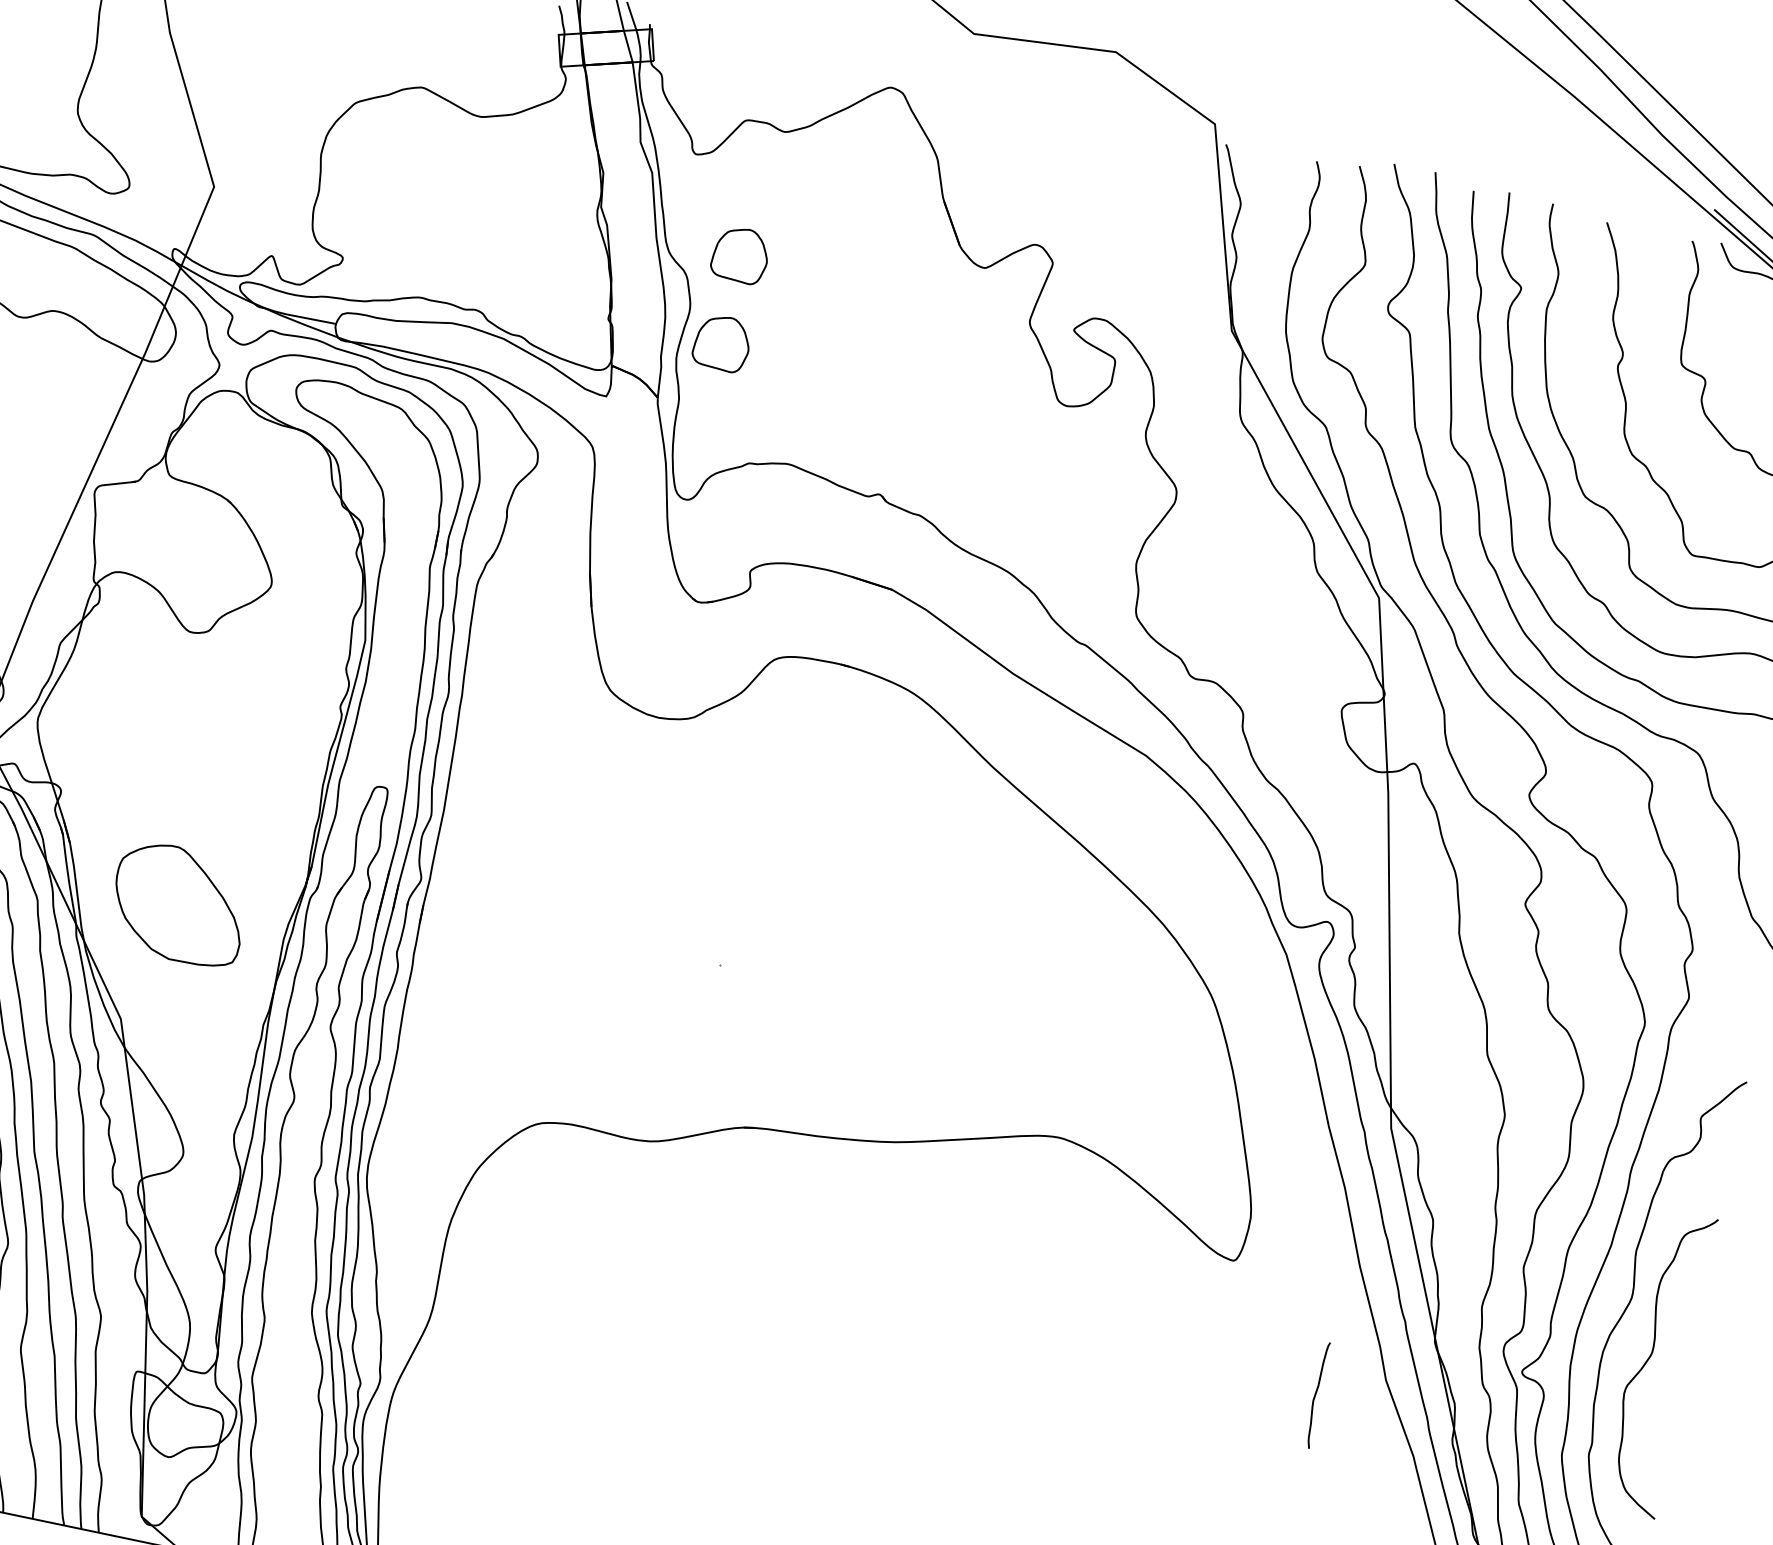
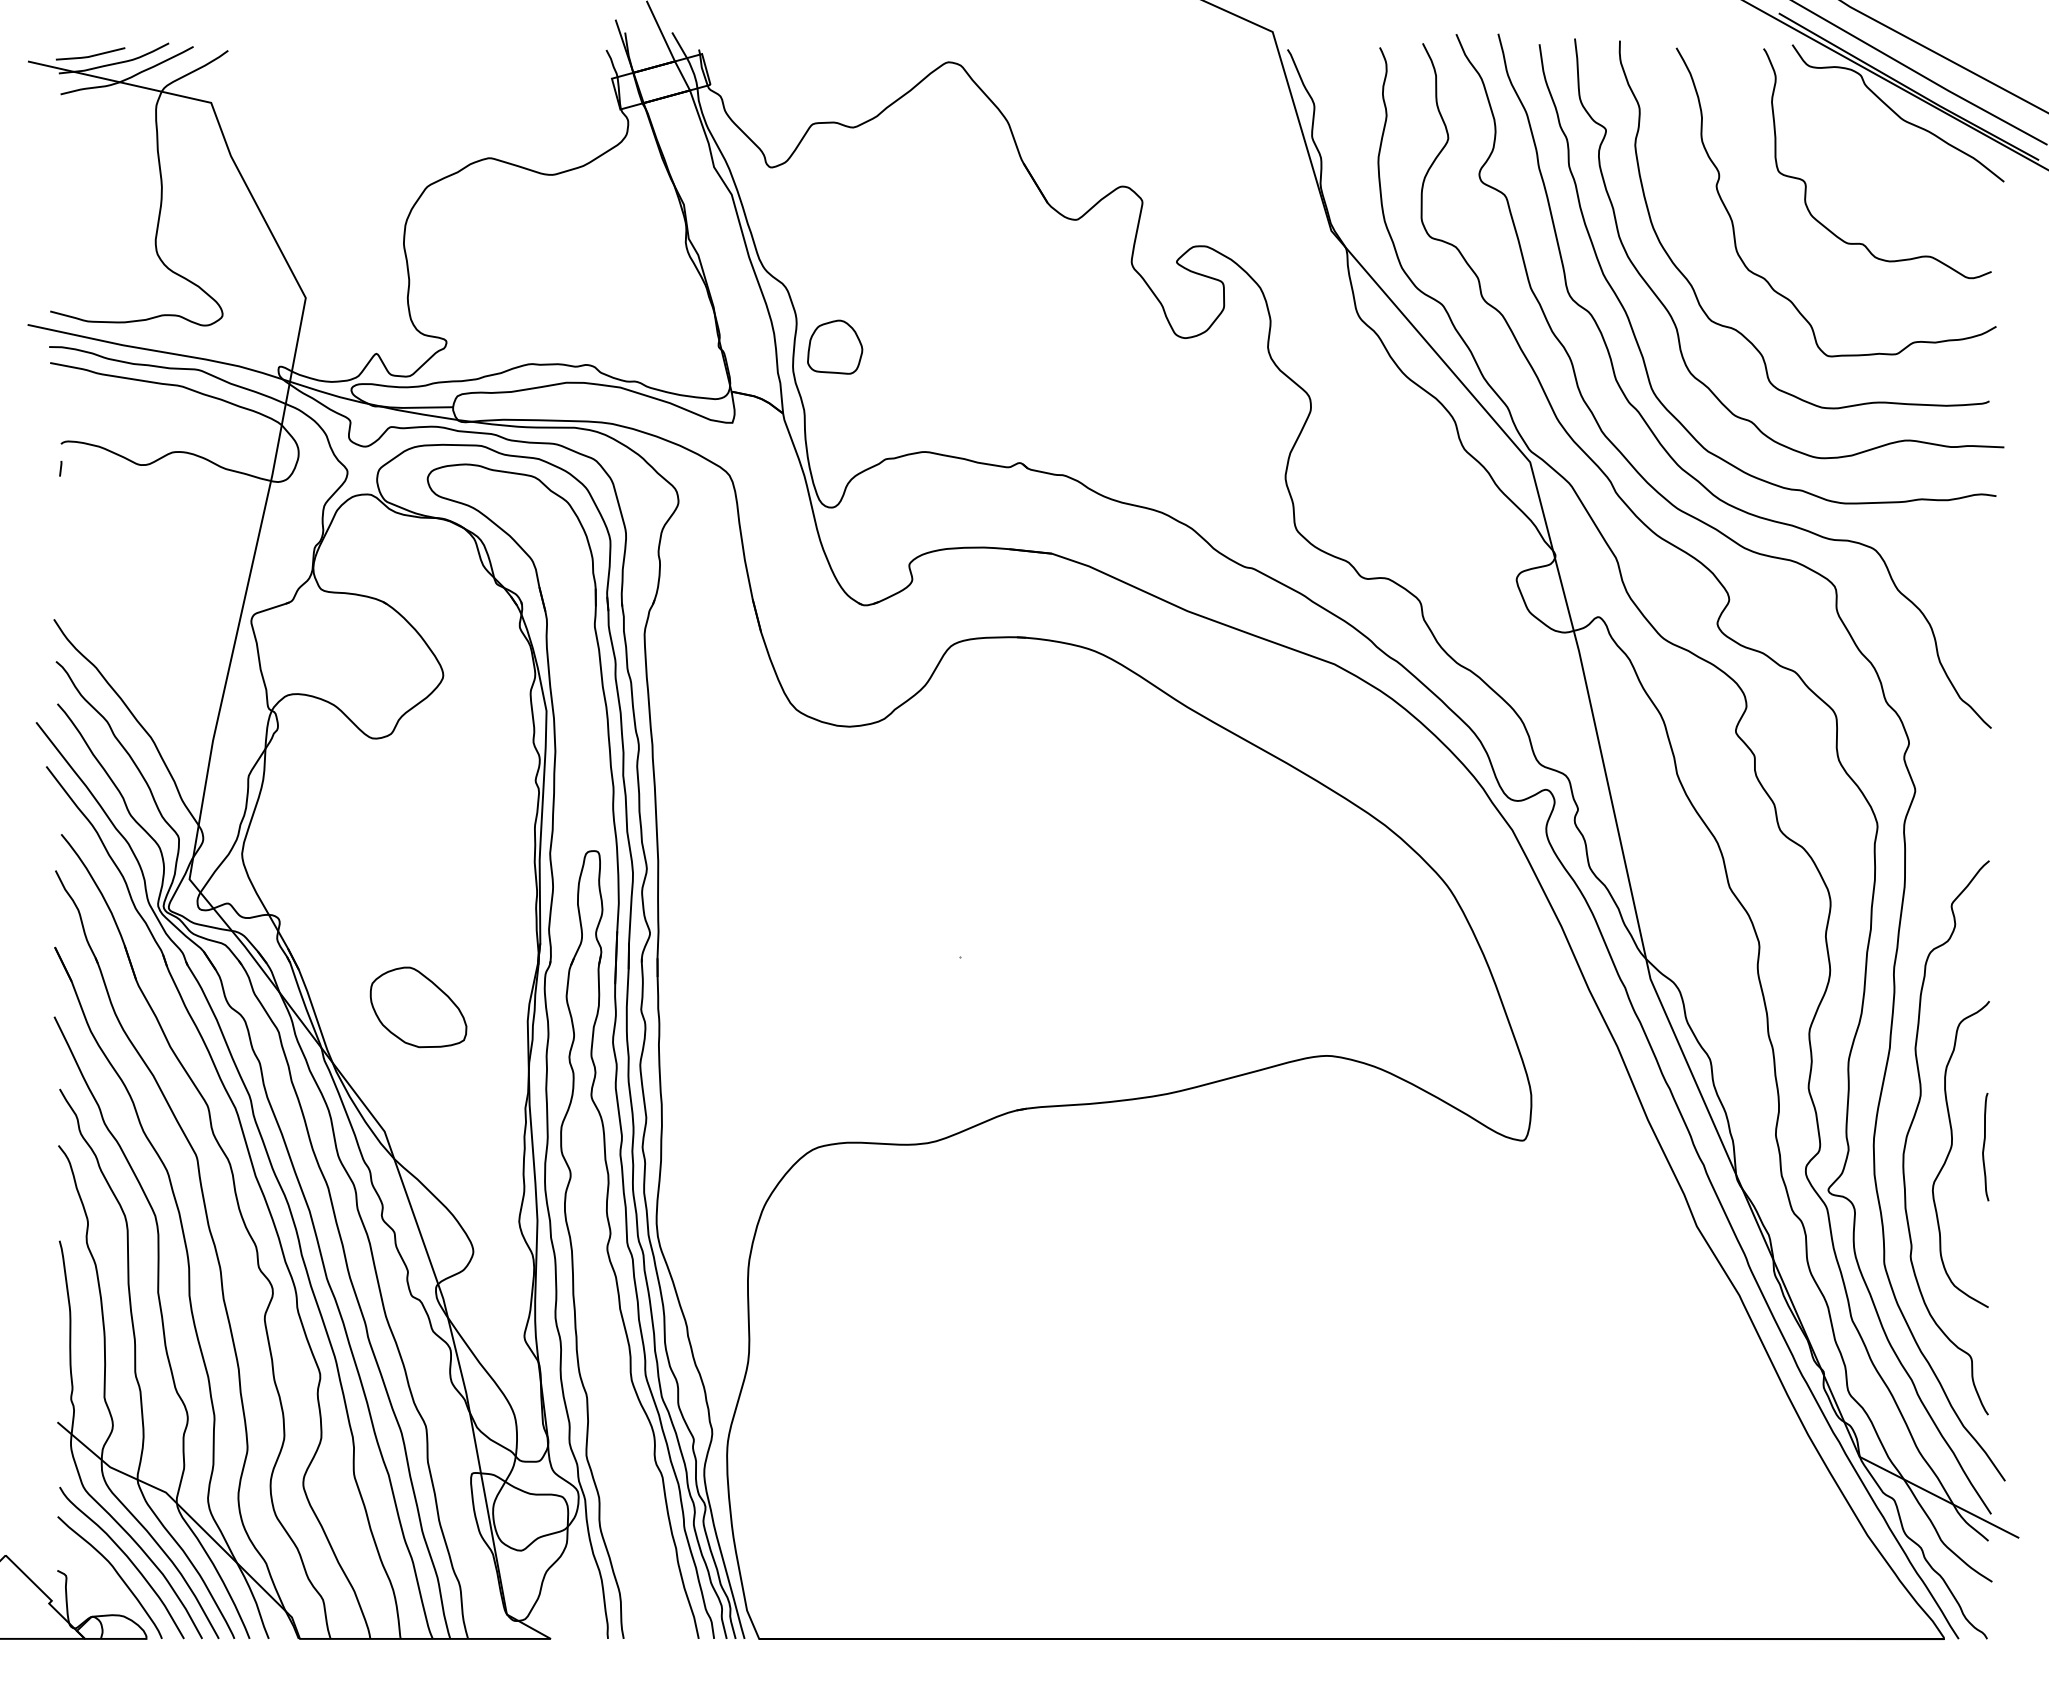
part: (741, 254) -> (835, 256), removed
part: (179, 904) -> (418, 1007), size x0.71
curve: (1316, 1395) -> (1984, 1147), moved

